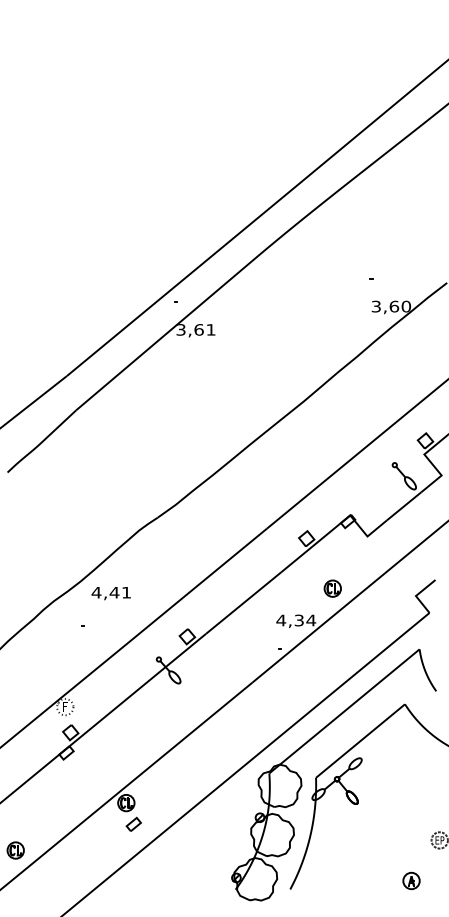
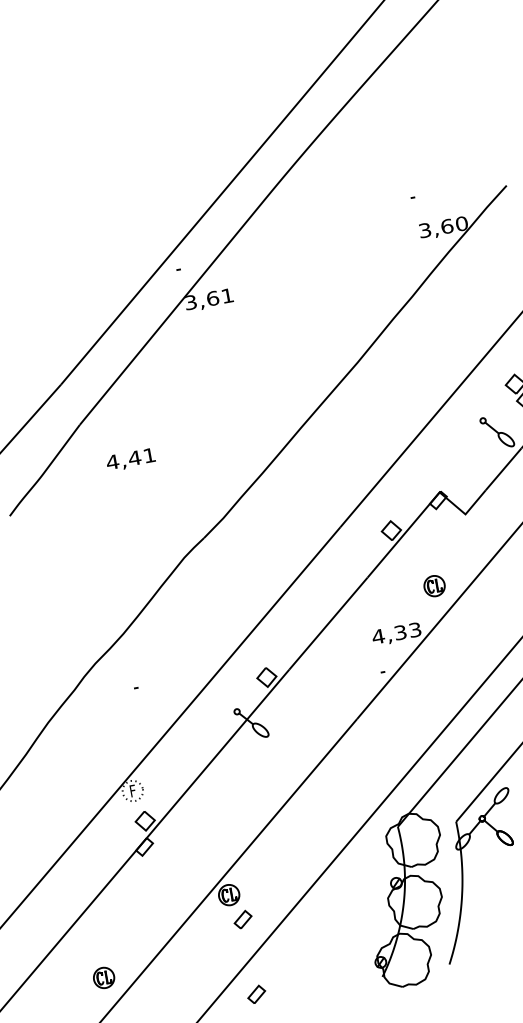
text: (110, 593) -> (130, 460), moved
text: (311, 620) -> (415, 629), 4,34 -> 4,33
part: (133, 884) -> (256, 993), added

